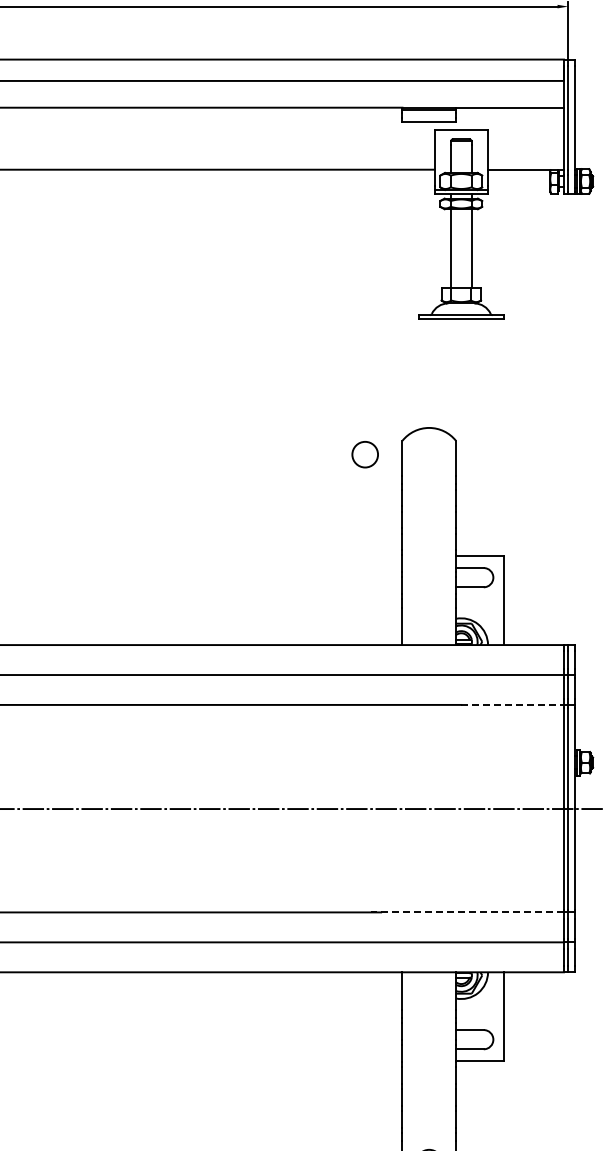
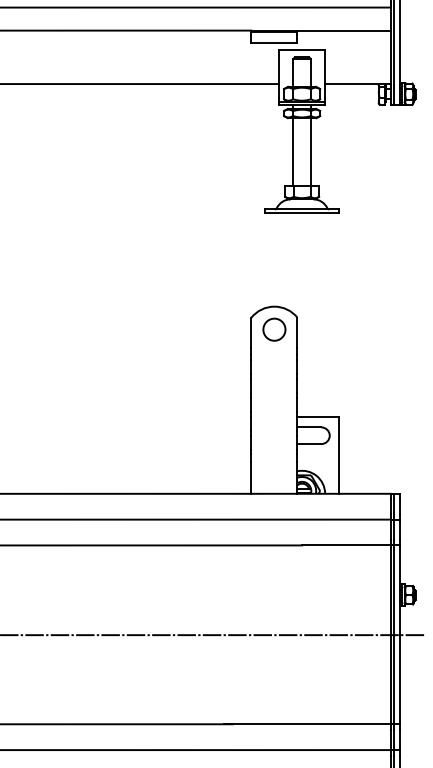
circle: (364, 454) -> (273, 329), moved
line: (513, 704) -> (347, 545), dashed -> solid
line: (466, 912) -> (306, 724), dashed -> solid

